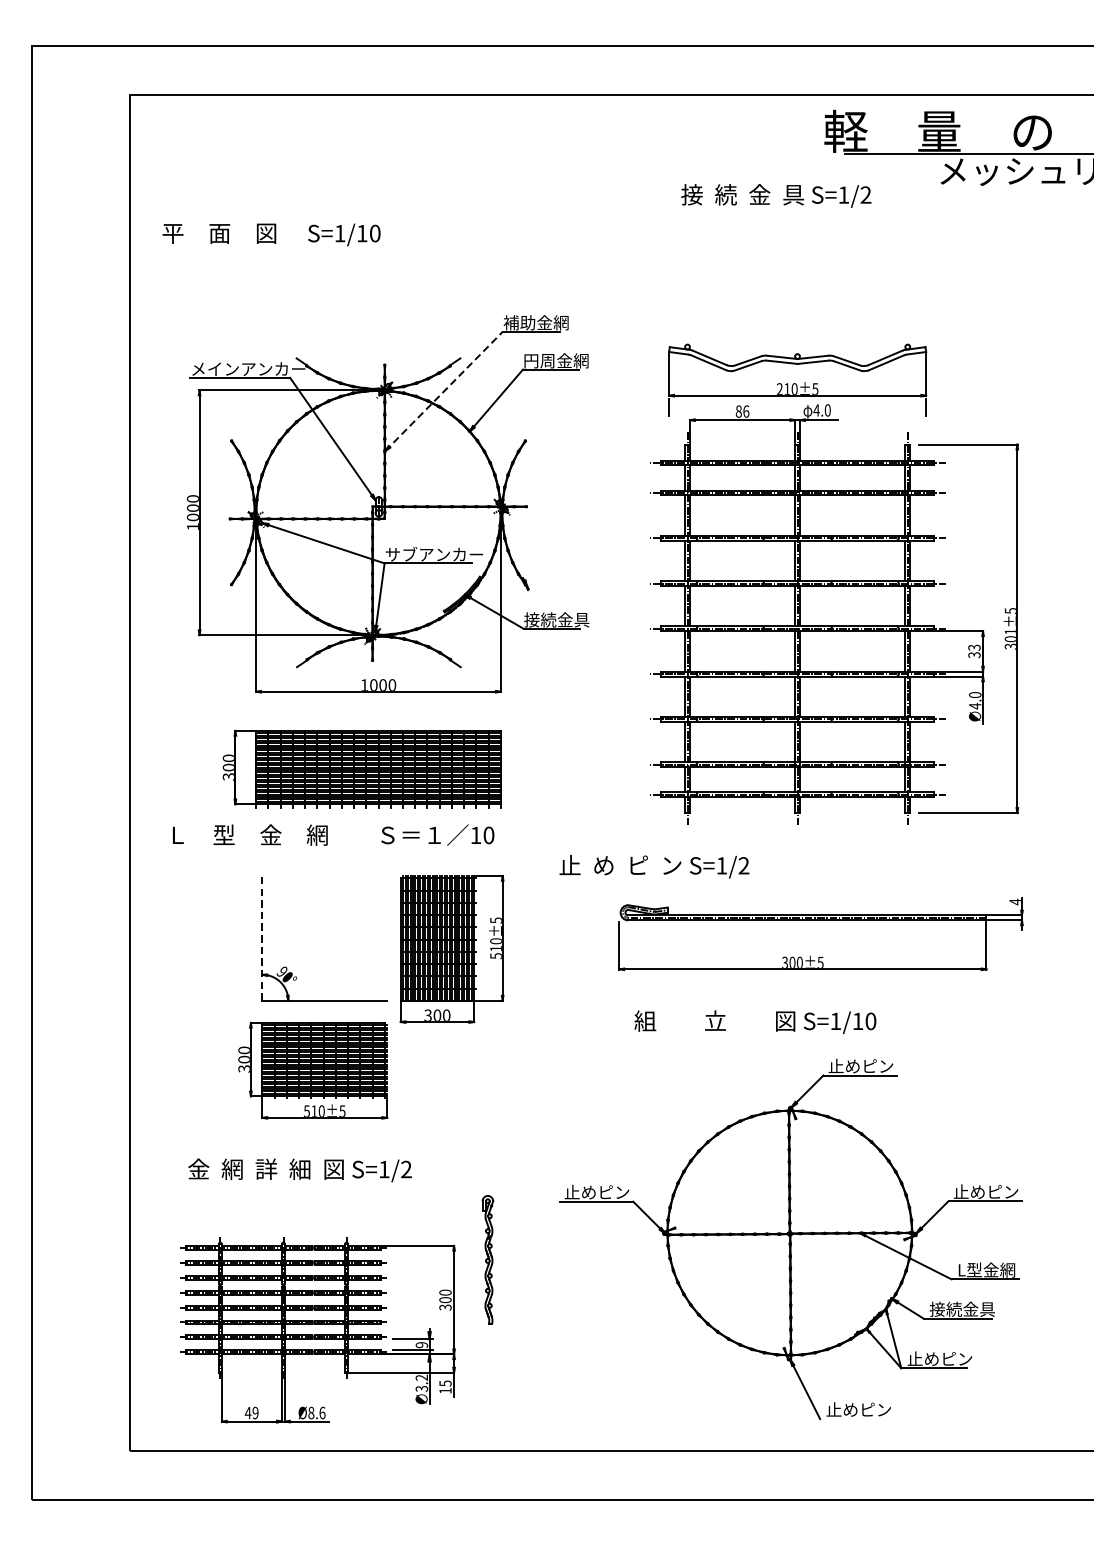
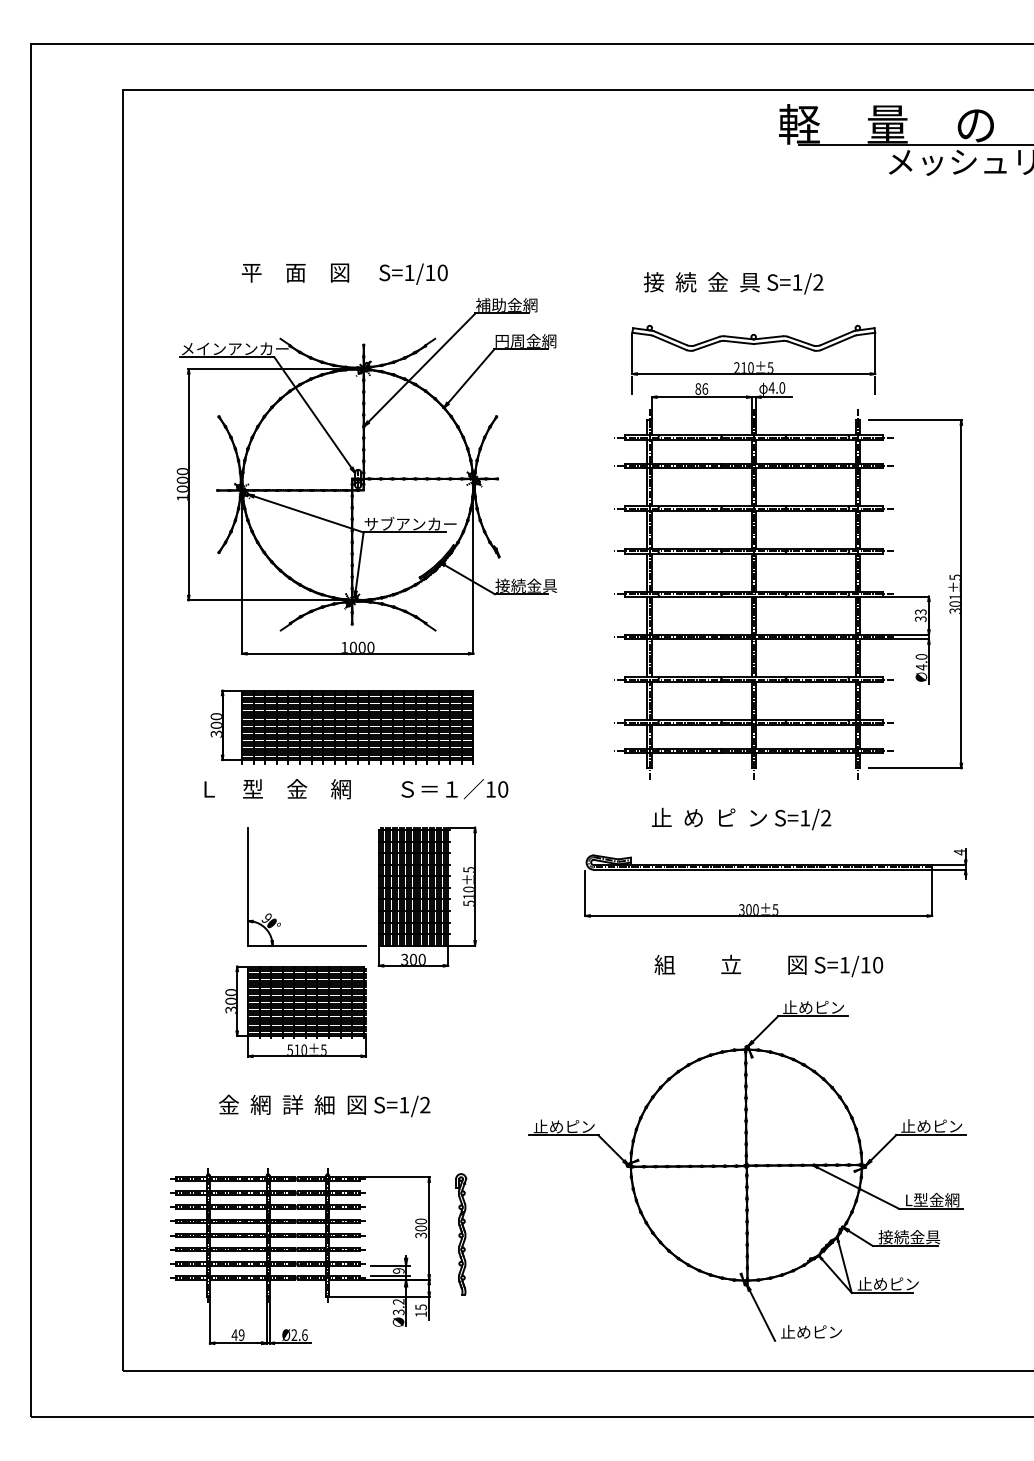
text: (776, 196) -> (733, 283), moved
text: (271, 234) -> (344, 273), moved
line: (444, 390) -> (420, 369), dashed -> solid
text: (333, 835) -> (356, 789), moved
text: (654, 866) -> (741, 818), moved
line: (262, 938) -> (248, 886), dashed -> solid
text: (754, 1021) -> (768, 965), moved
text: (299, 1169) -> (324, 1105), moved
part: (488, 1259) -> (461, 1234), moved
text: (311, 1413) -> (294, 1335), Ø8.6 -> Ø2.6

